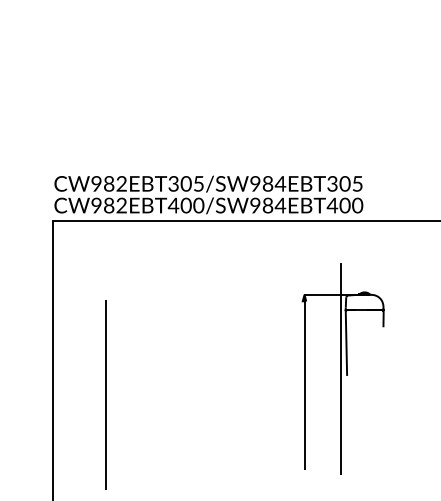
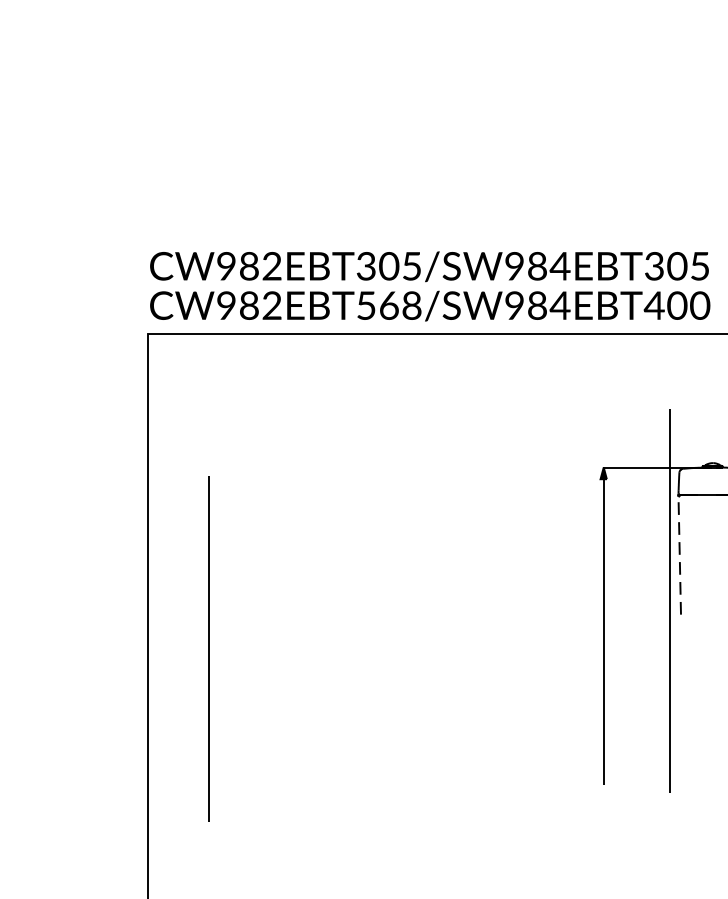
text: (185, 205) -> (387, 305), CW982EBT400/SW984EBT400 -> CW982EBT568/SW984EBT400
line: (346, 342) -> (679, 553), solid -> dashed
line: (105, 394) -> (208, 648), moved

